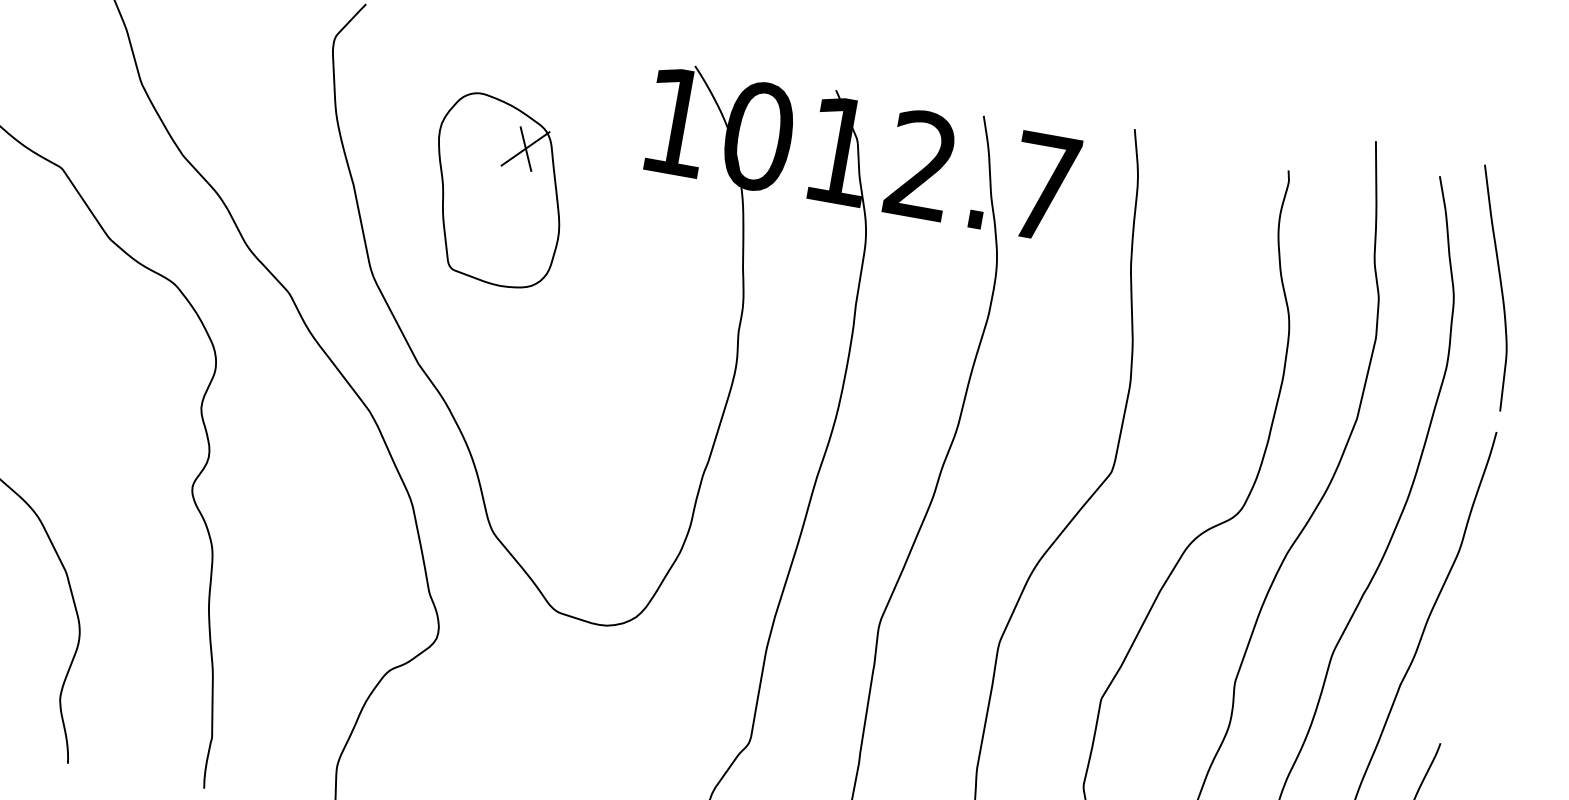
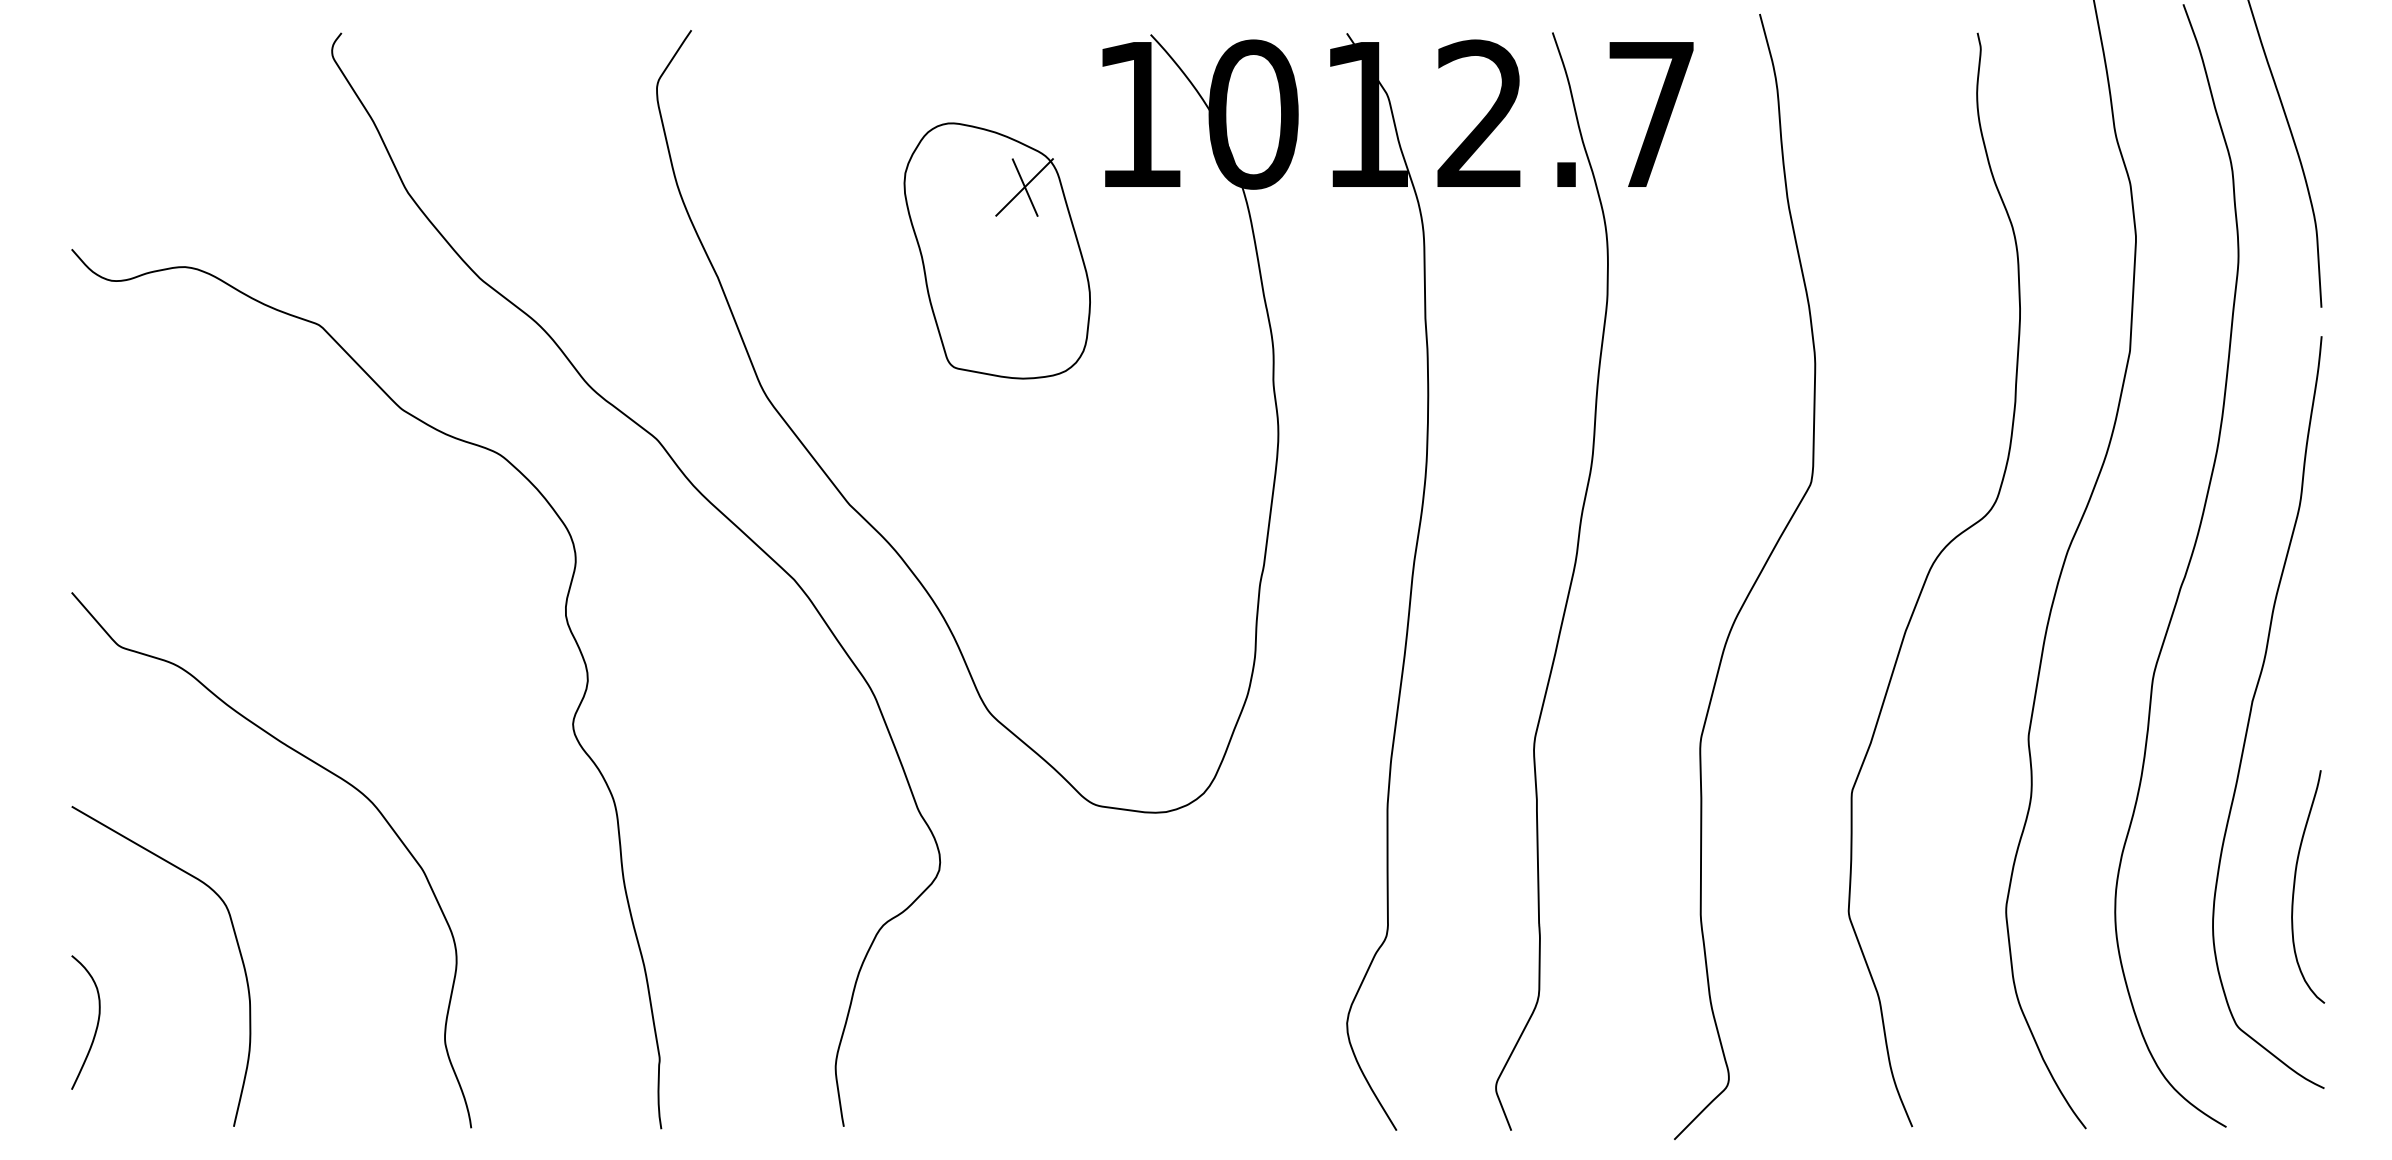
part: (497, 190) -> (996, 250), moved

